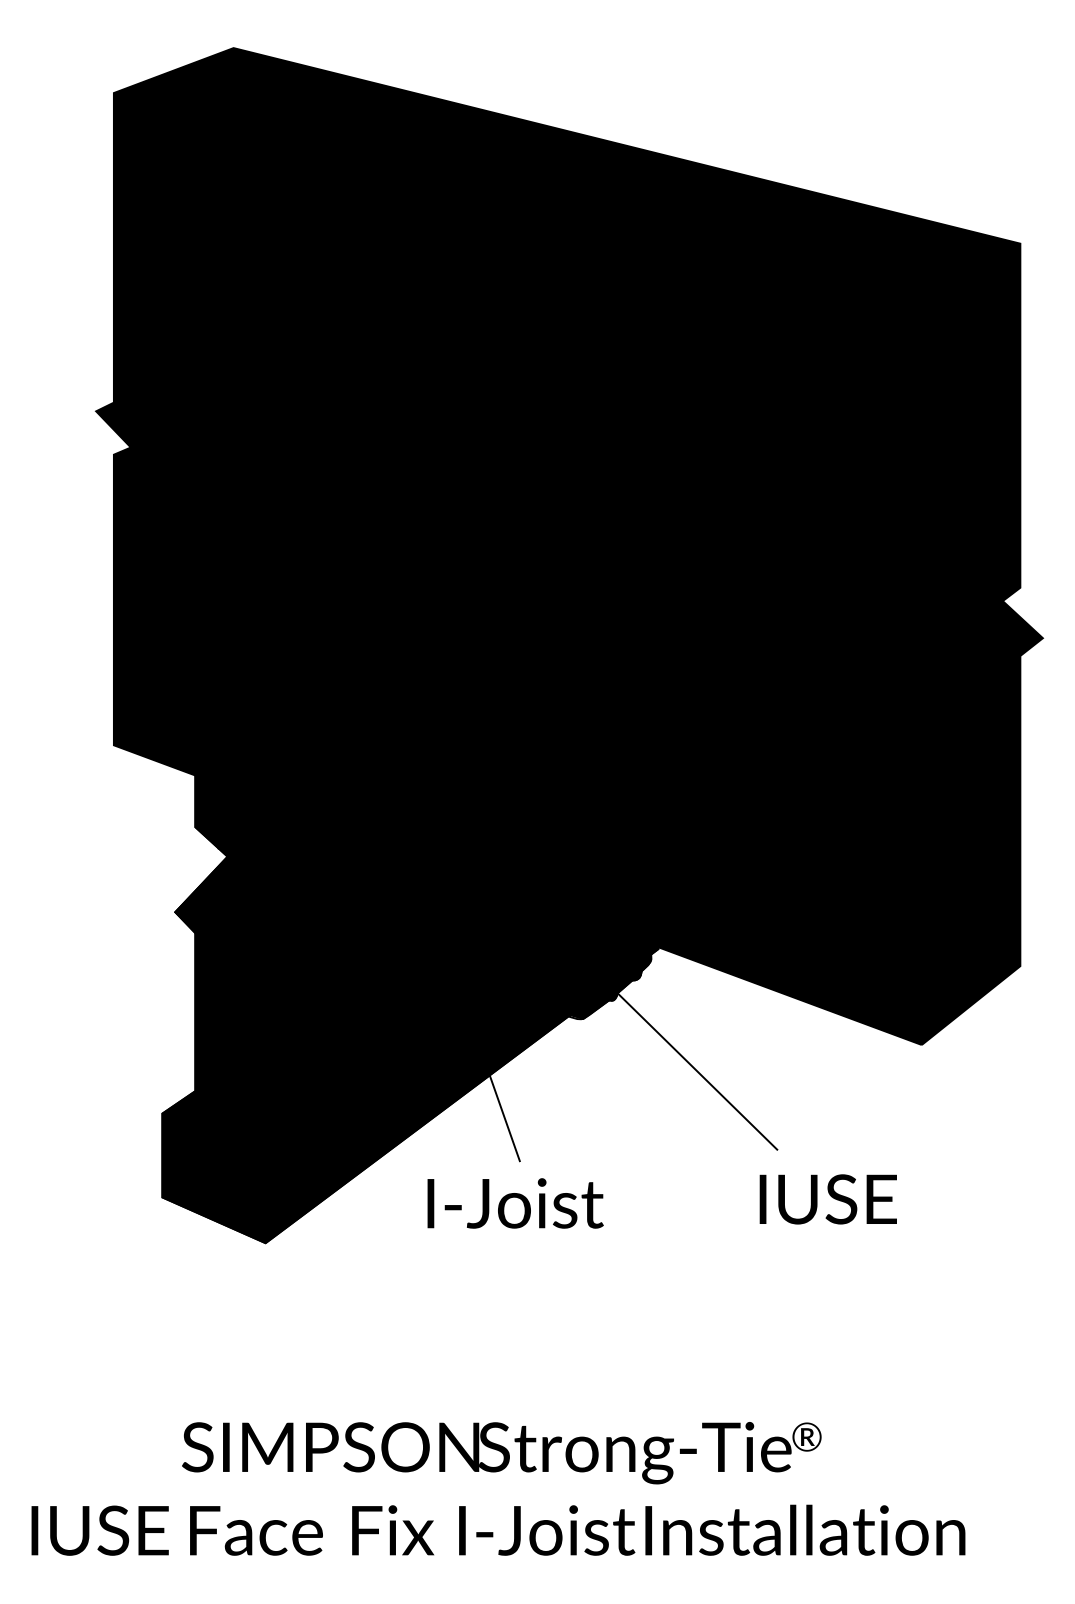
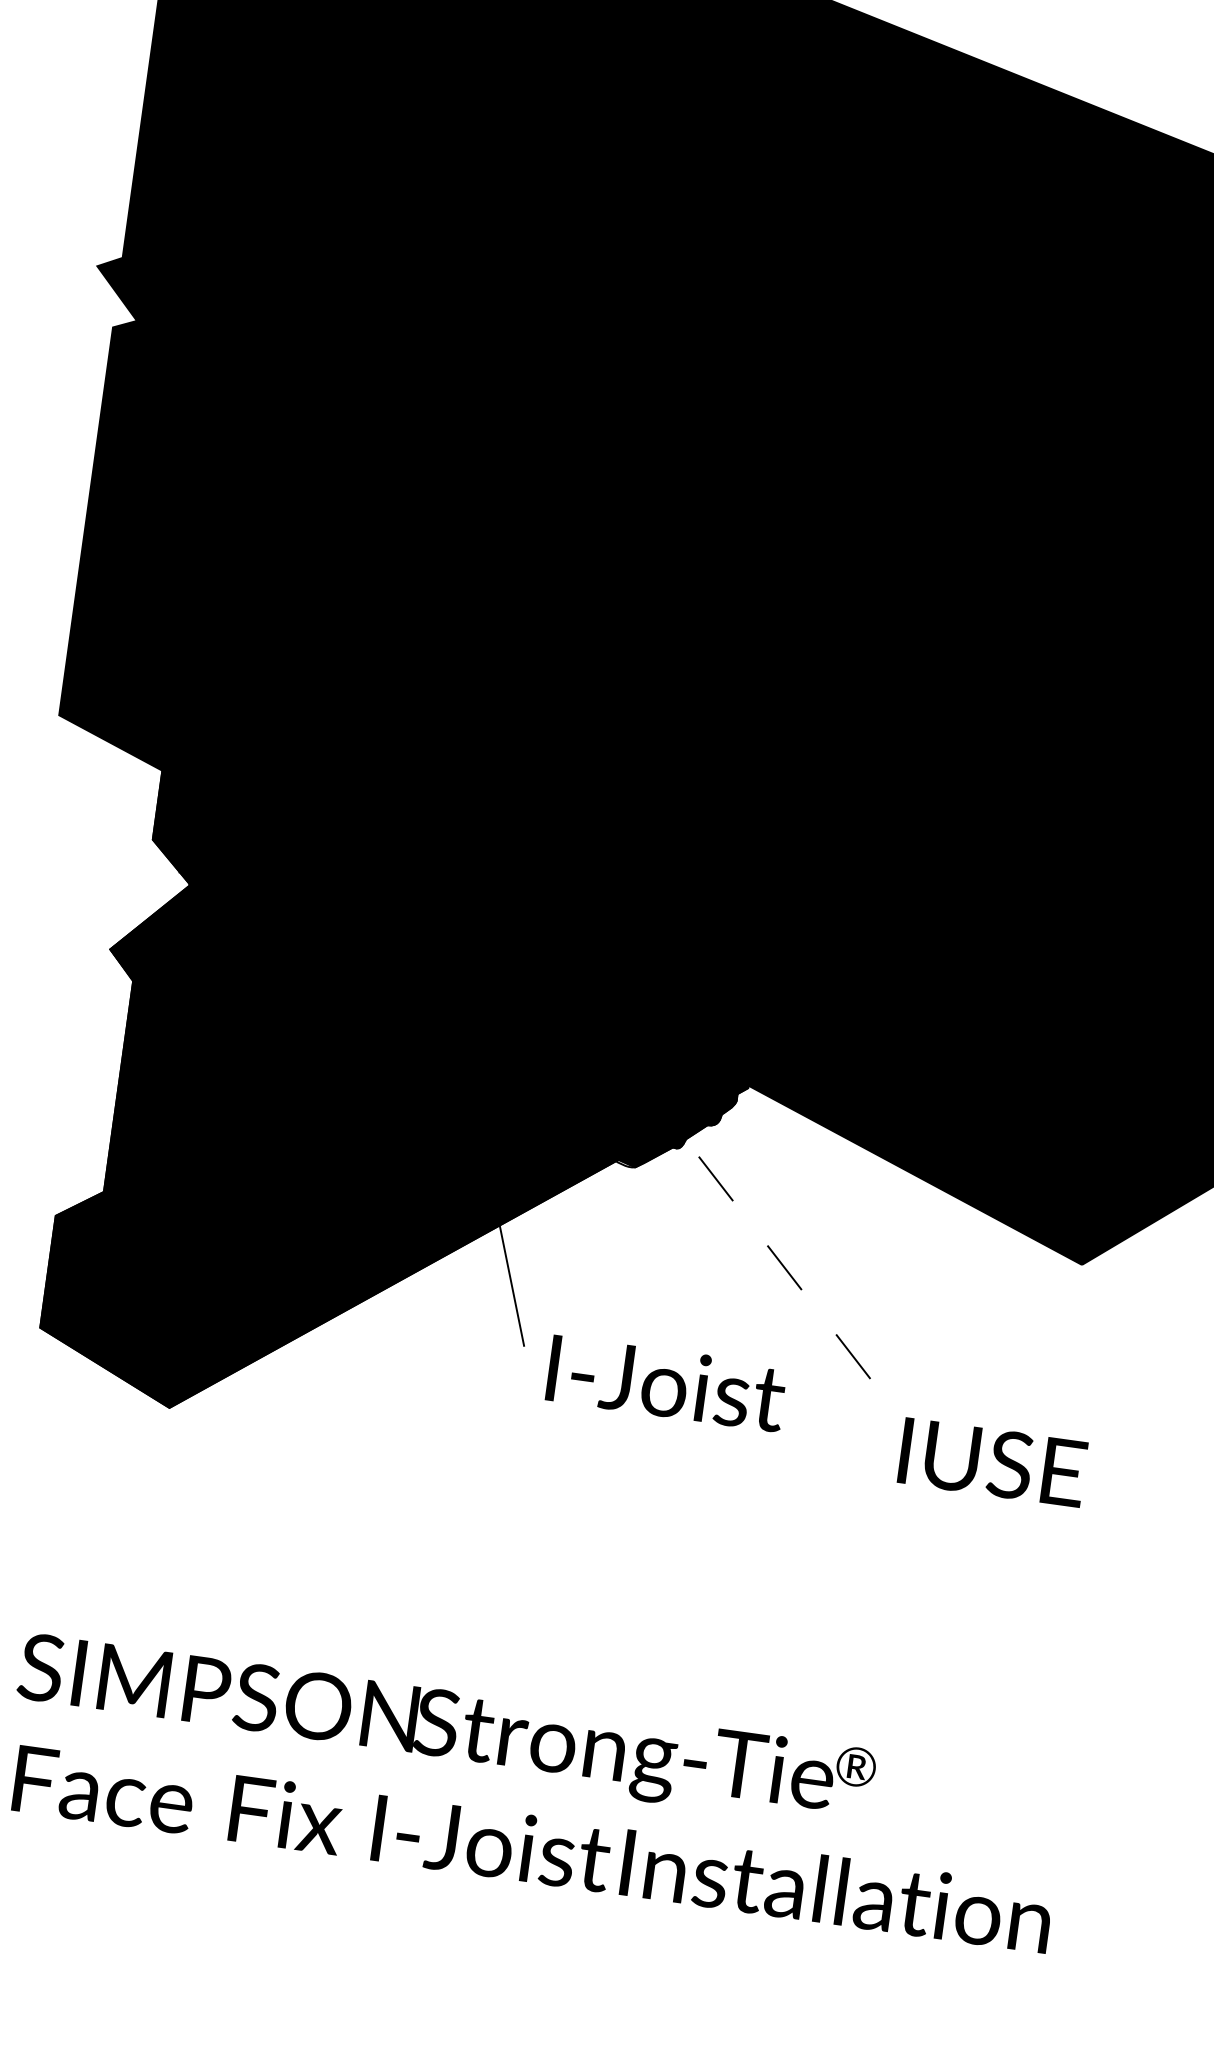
line: (697, 1071) -> (777, 1258), solid -> dashed
text: (827, 1199) -> (991, 1462), moved
text: (515, 1203) -> (666, 1383), moved

